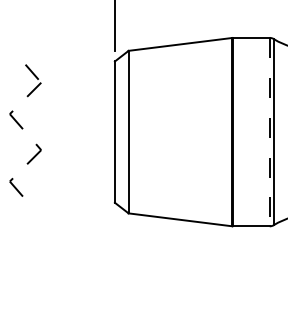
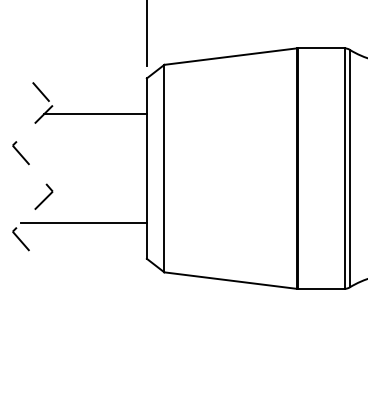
line: (74, 89) -> (95, 114), added
line: (269, 132) -> (344, 169), dashed -> solid
line: (65, 175) -> (83, 223), added

